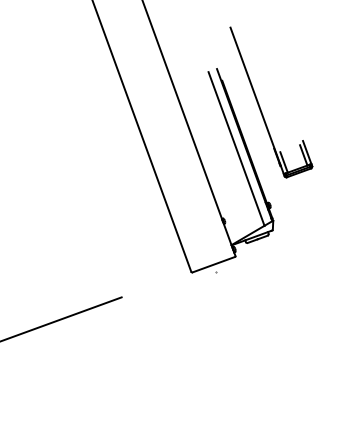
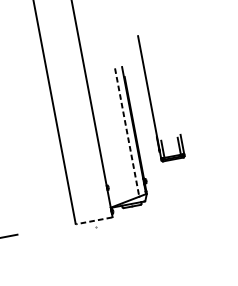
line: (236, 148) -> (127, 132), solid -> dashed
line: (213, 264) -> (94, 220), solid -> dashed

